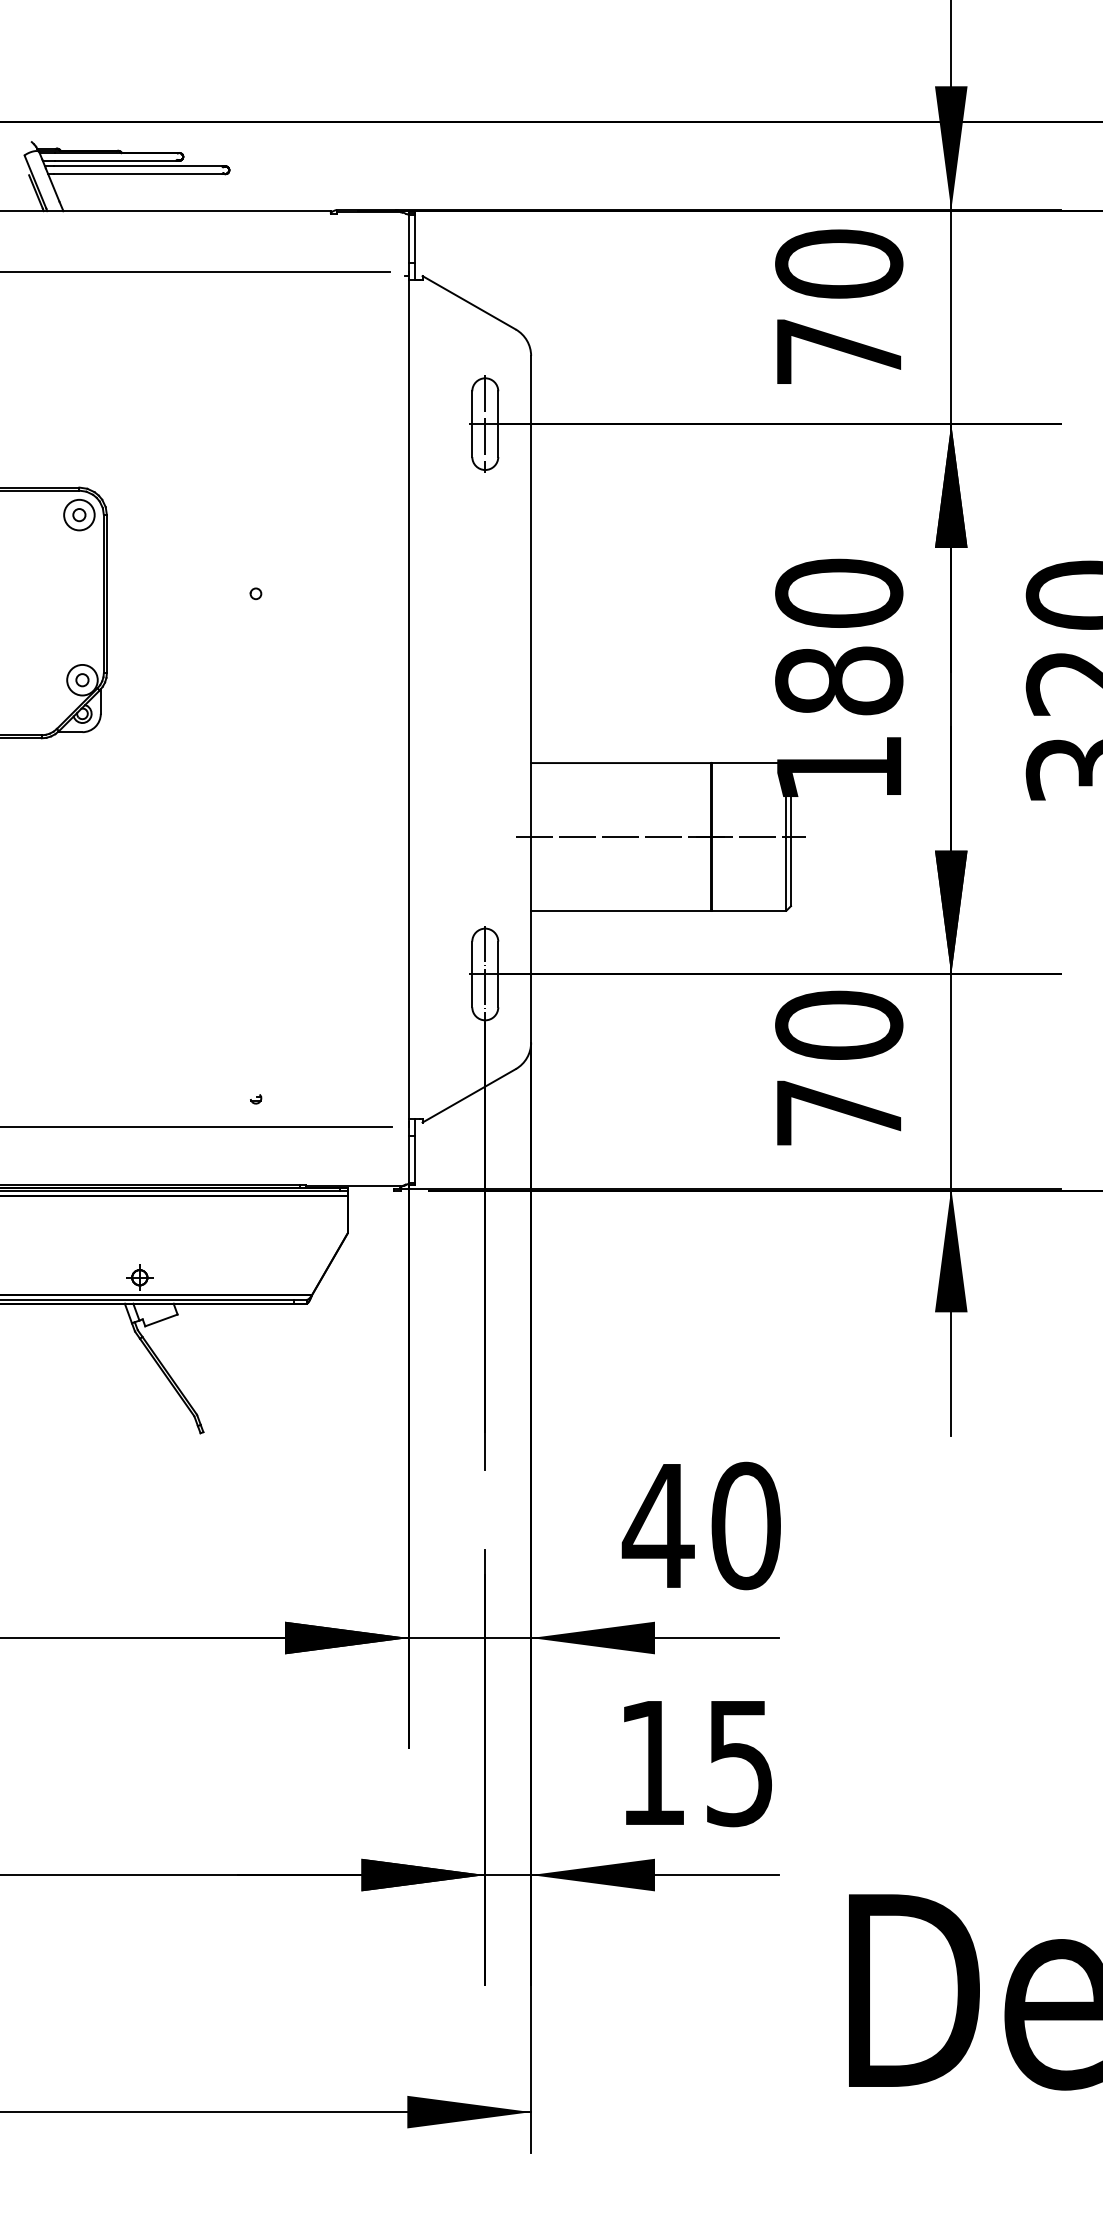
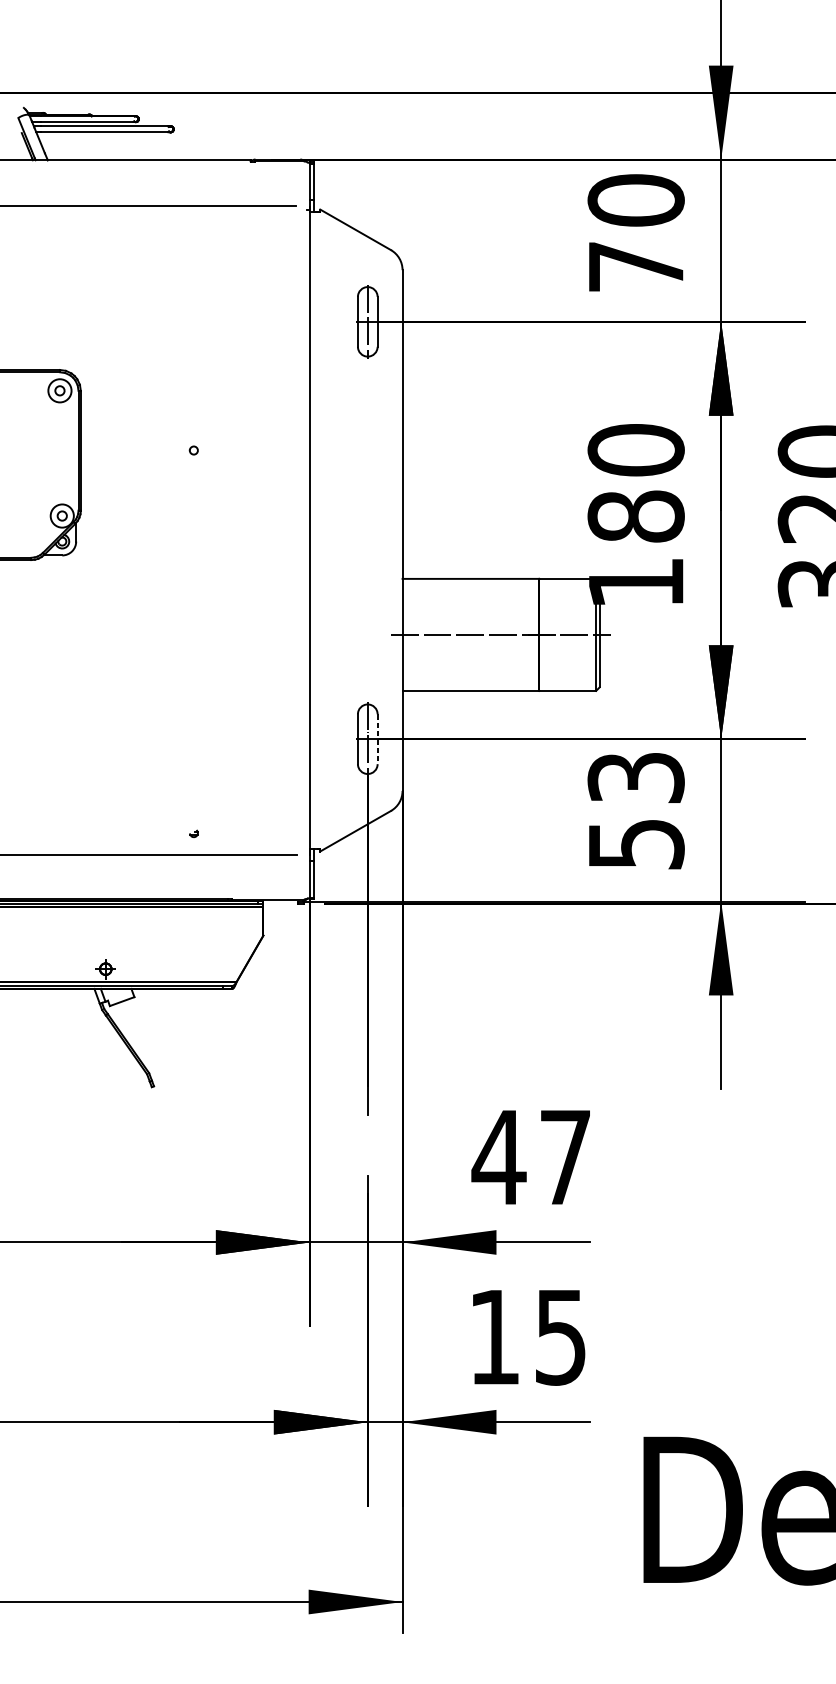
line: (498, 974) -> (377, 739), solid -> dashed
text: (839, 1067) -> (636, 809), 70 -> 53
text: (745, 1525) -> (565, 1157), 40 -> 47

